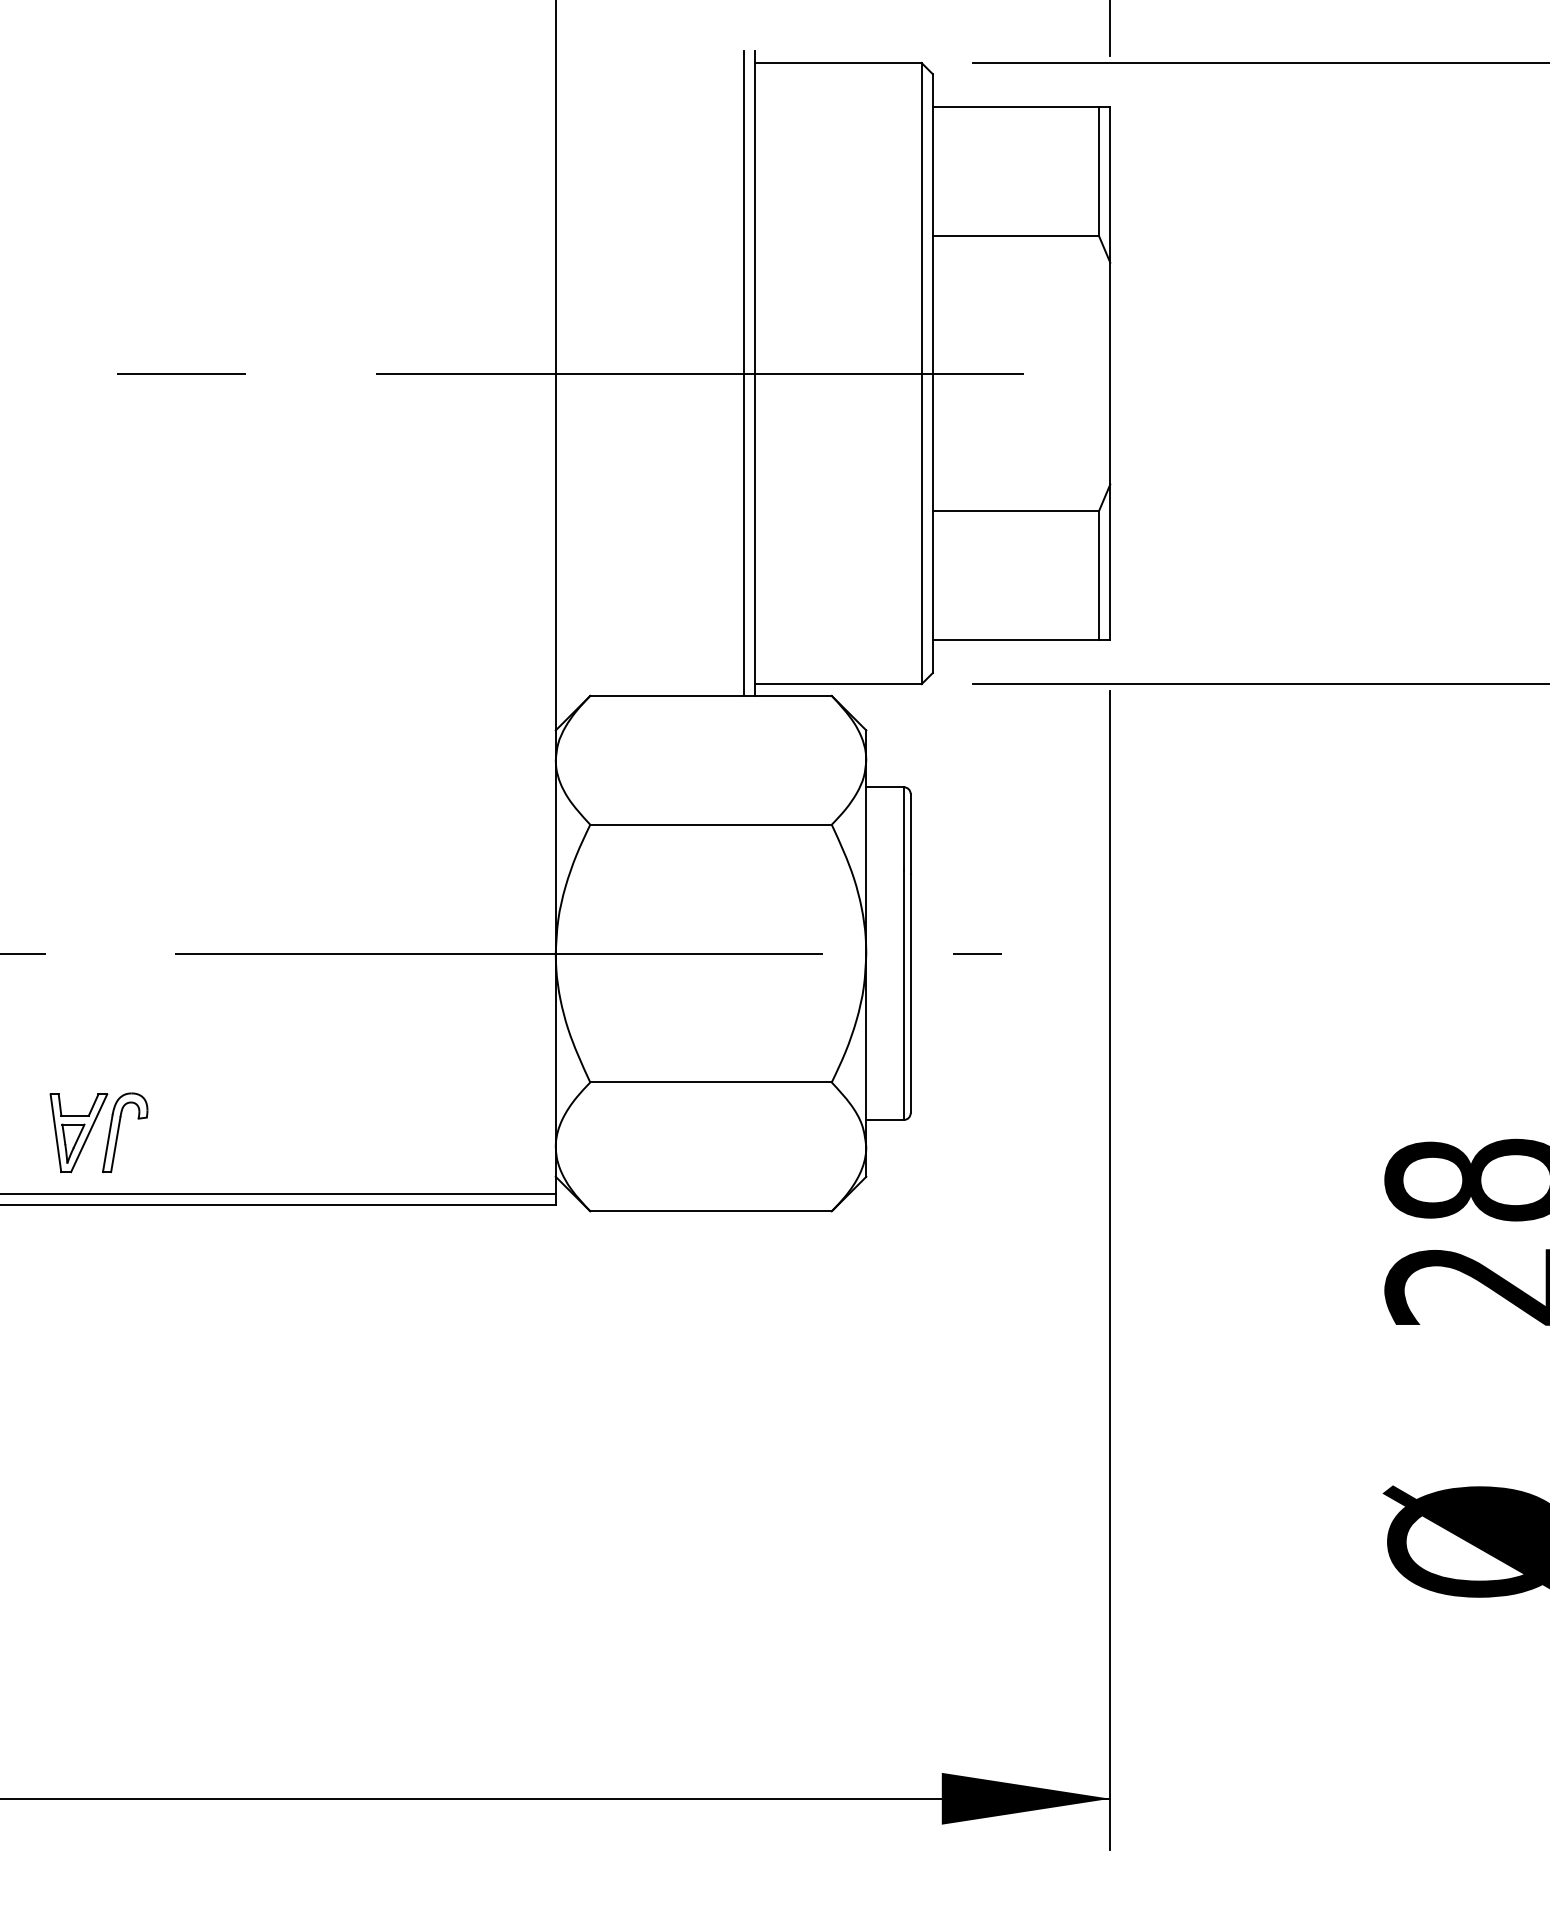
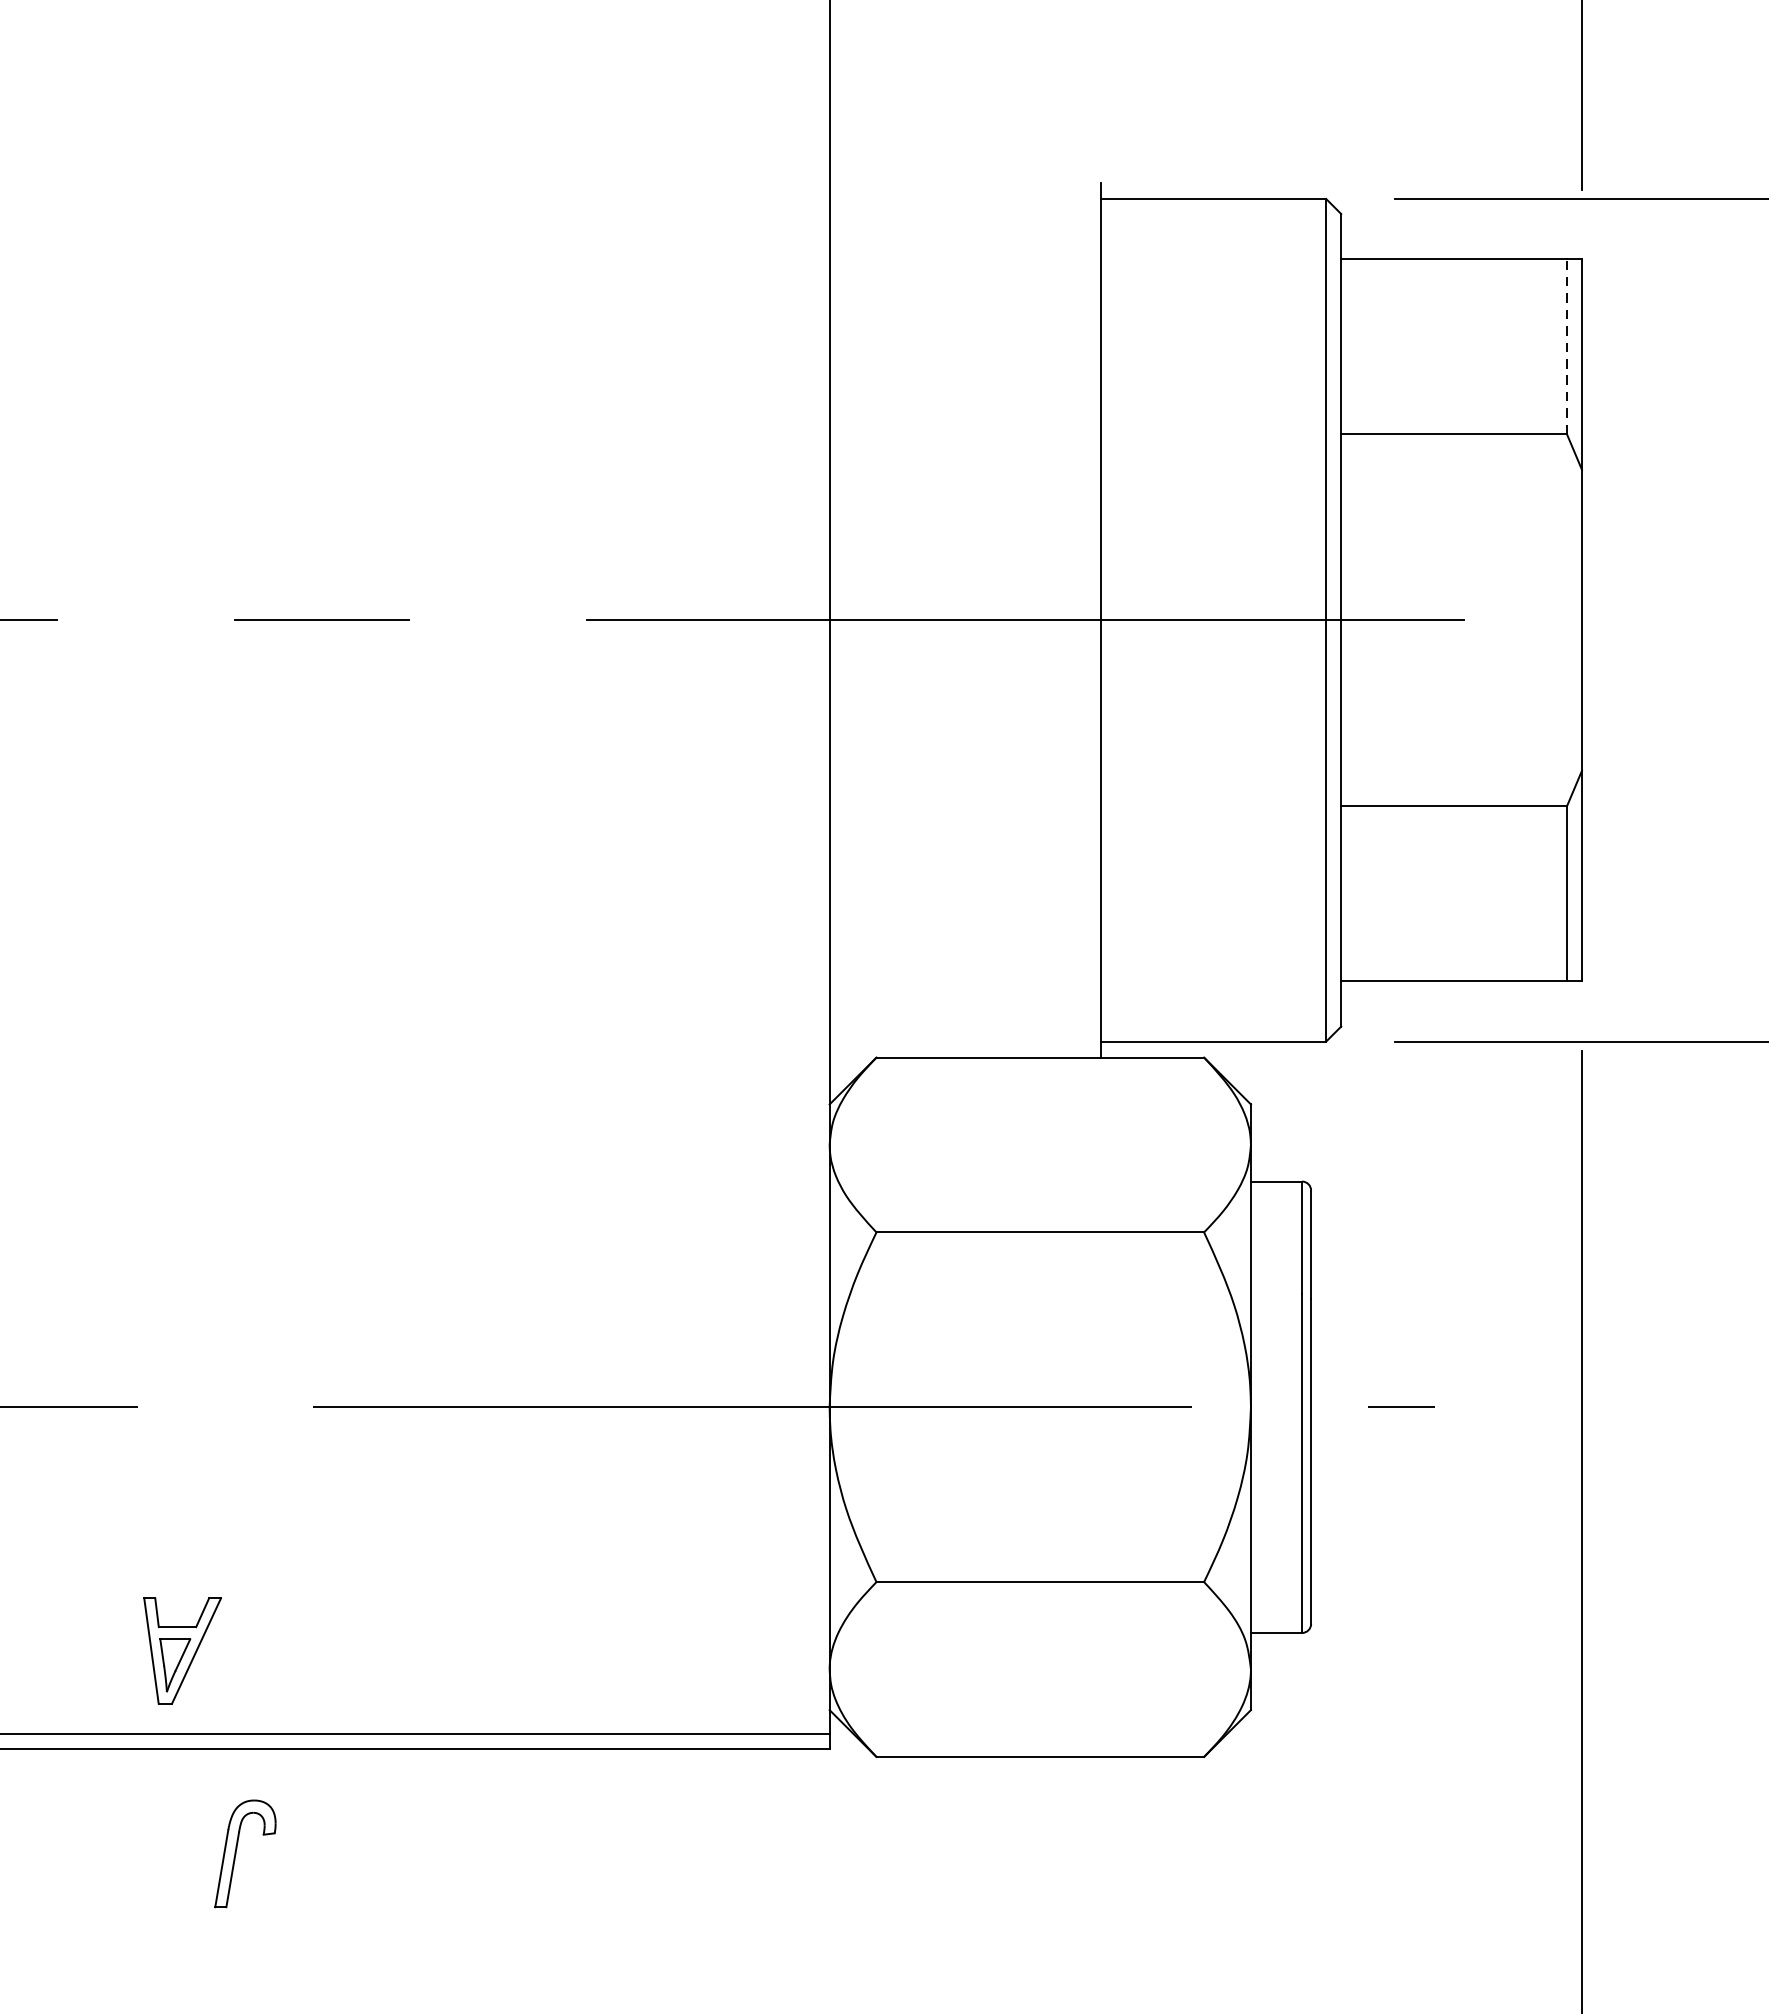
line: (1099, 171) -> (1567, 346), solid -> dashed
line: (744, 373) -> (1085, 620), removed
part: (119, 1130) -> (237, 1850), moved

